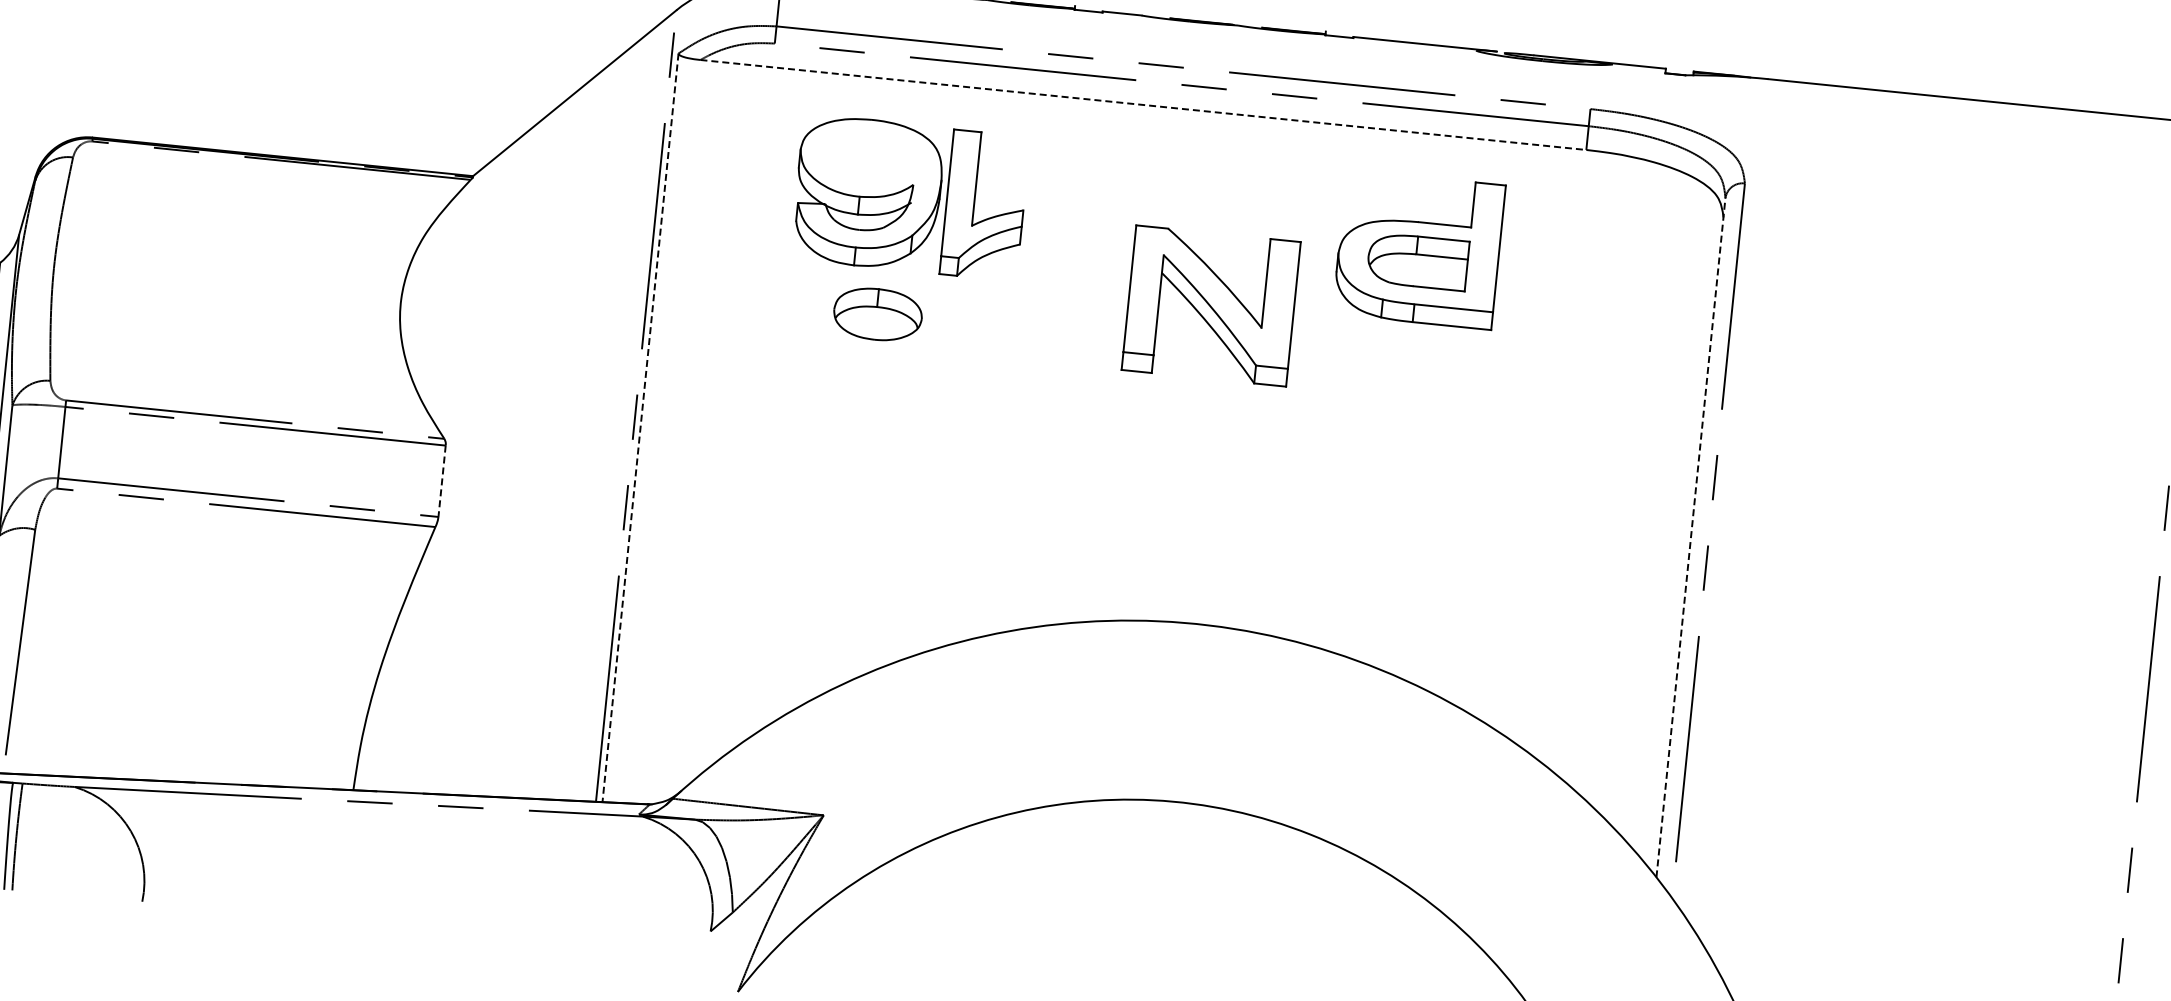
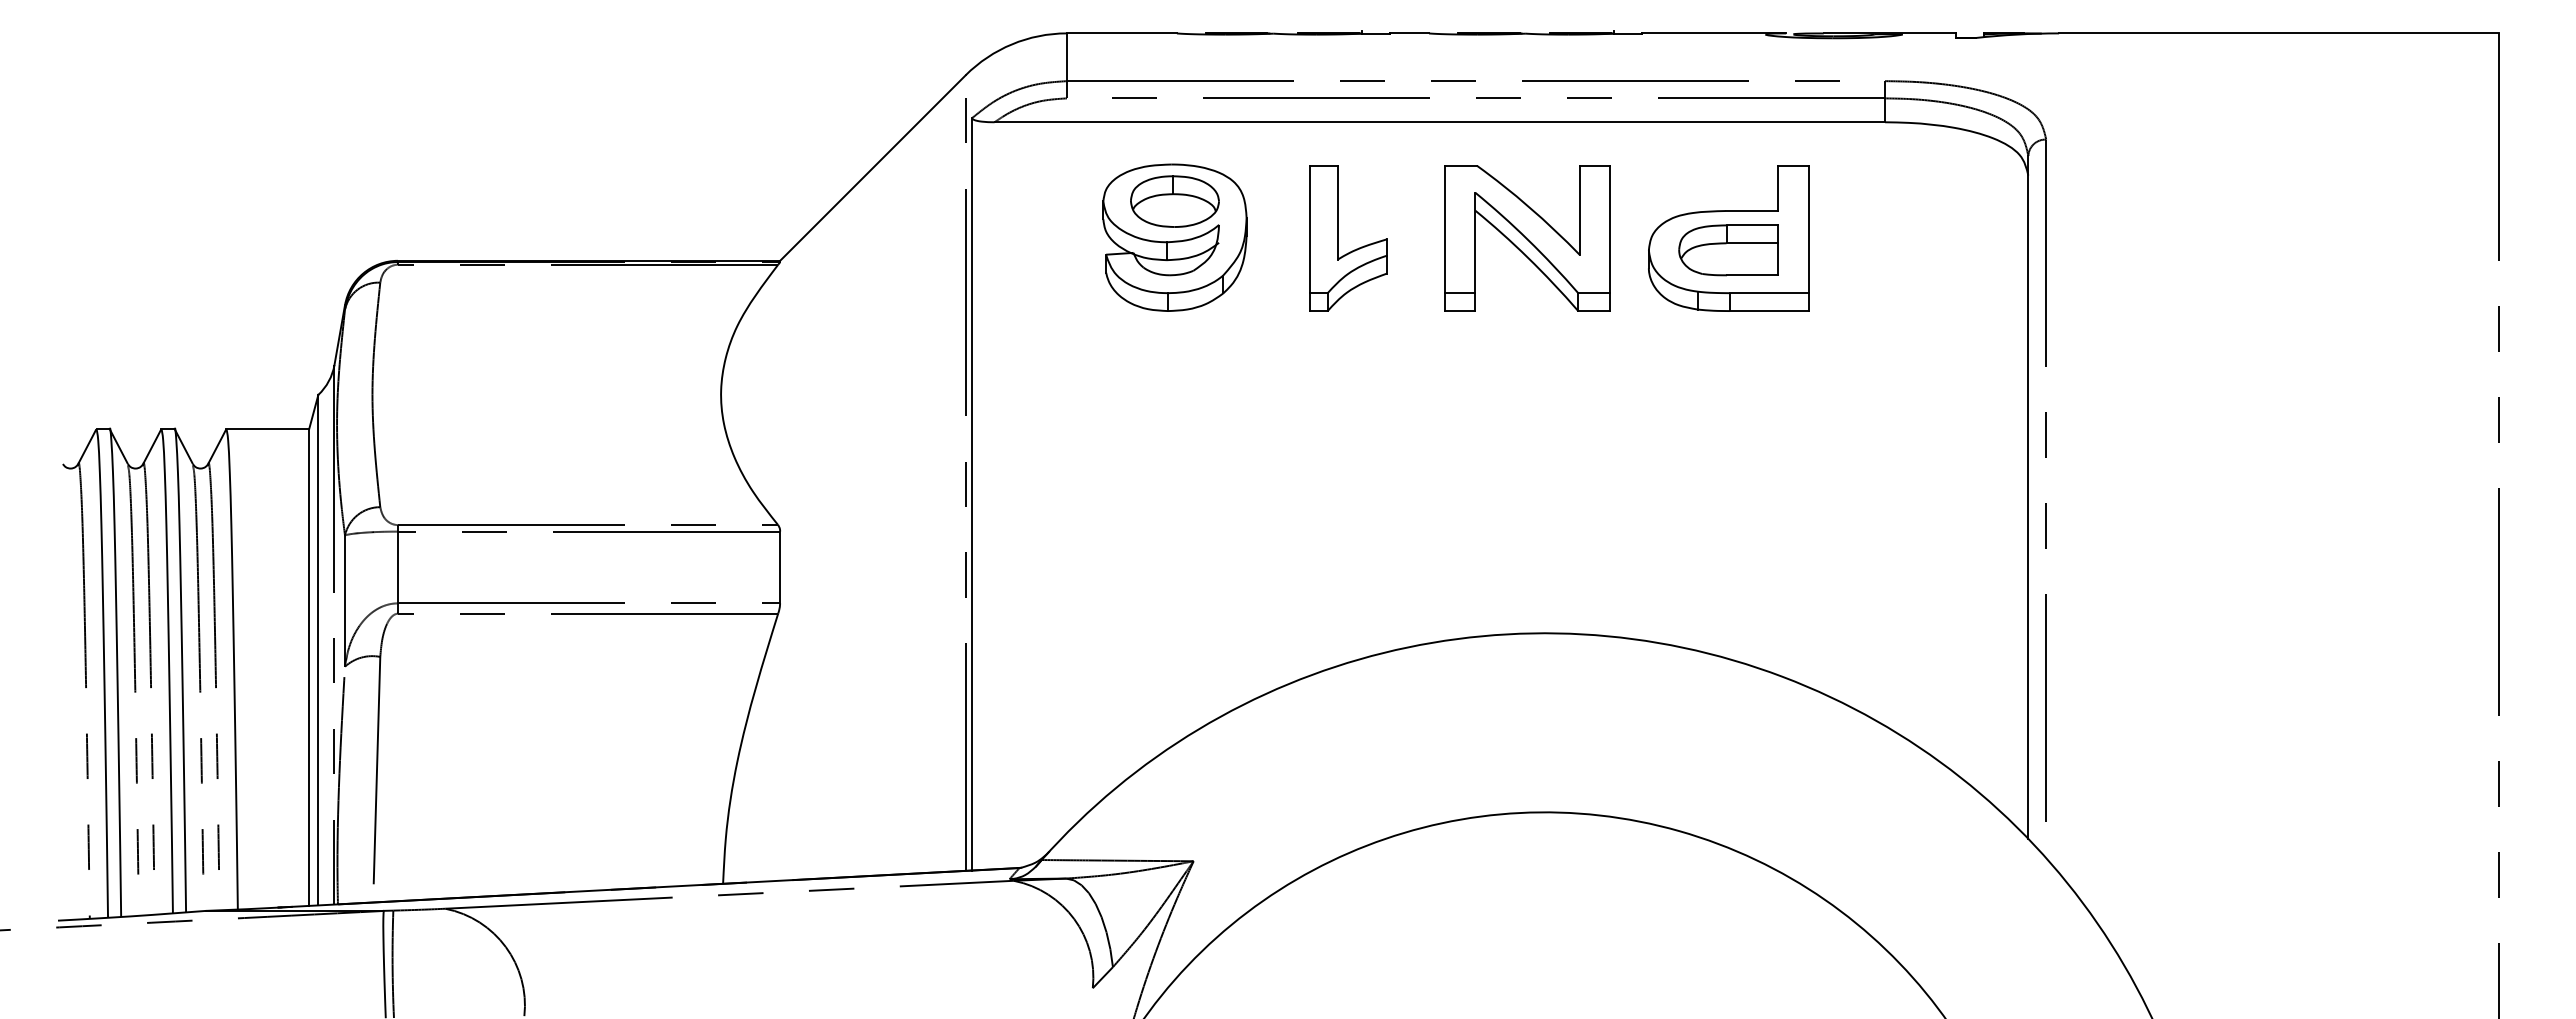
line: (1144, 105) -> (1440, 122), dashed -> solid
part: (975, 204) -> (1338, 238), moved
part: (1211, 306) -> (1527, 238), moved
part: (877, 314) -> (1174, 201), moved
line: (640, 428) -> (972, 494), dashed -> solid
line: (442, 481) -> (780, 567), dashed -> solid
line: (1691, 536) -> (2028, 496), dashed -> solid

